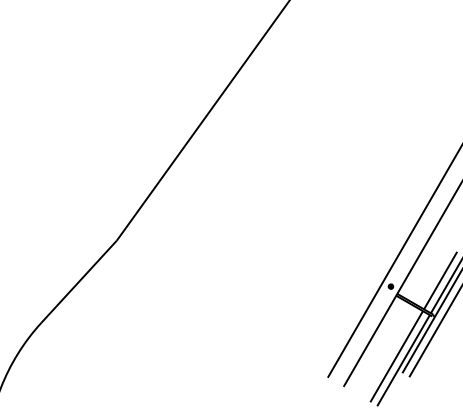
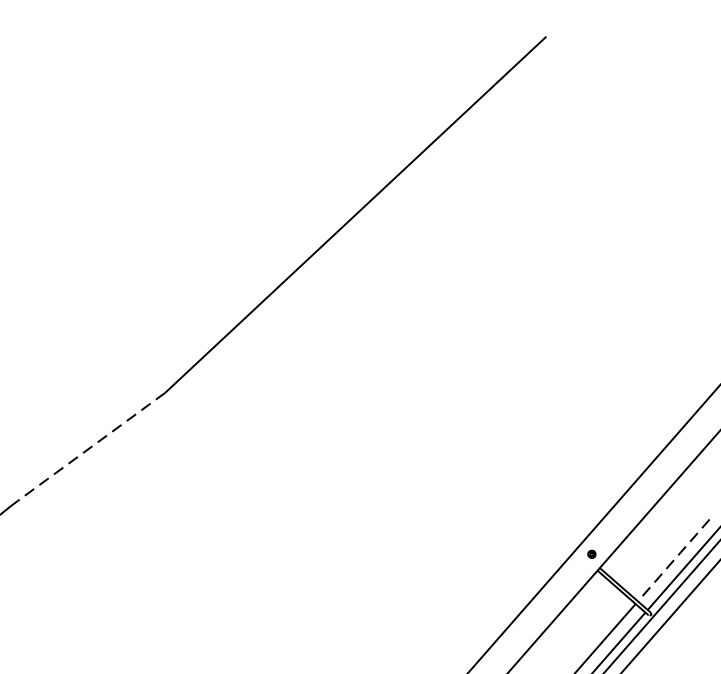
line: (440, 280) -> (673, 560), solid -> dashed
line: (79, 281) -> (92, 446), solid -> dashed

